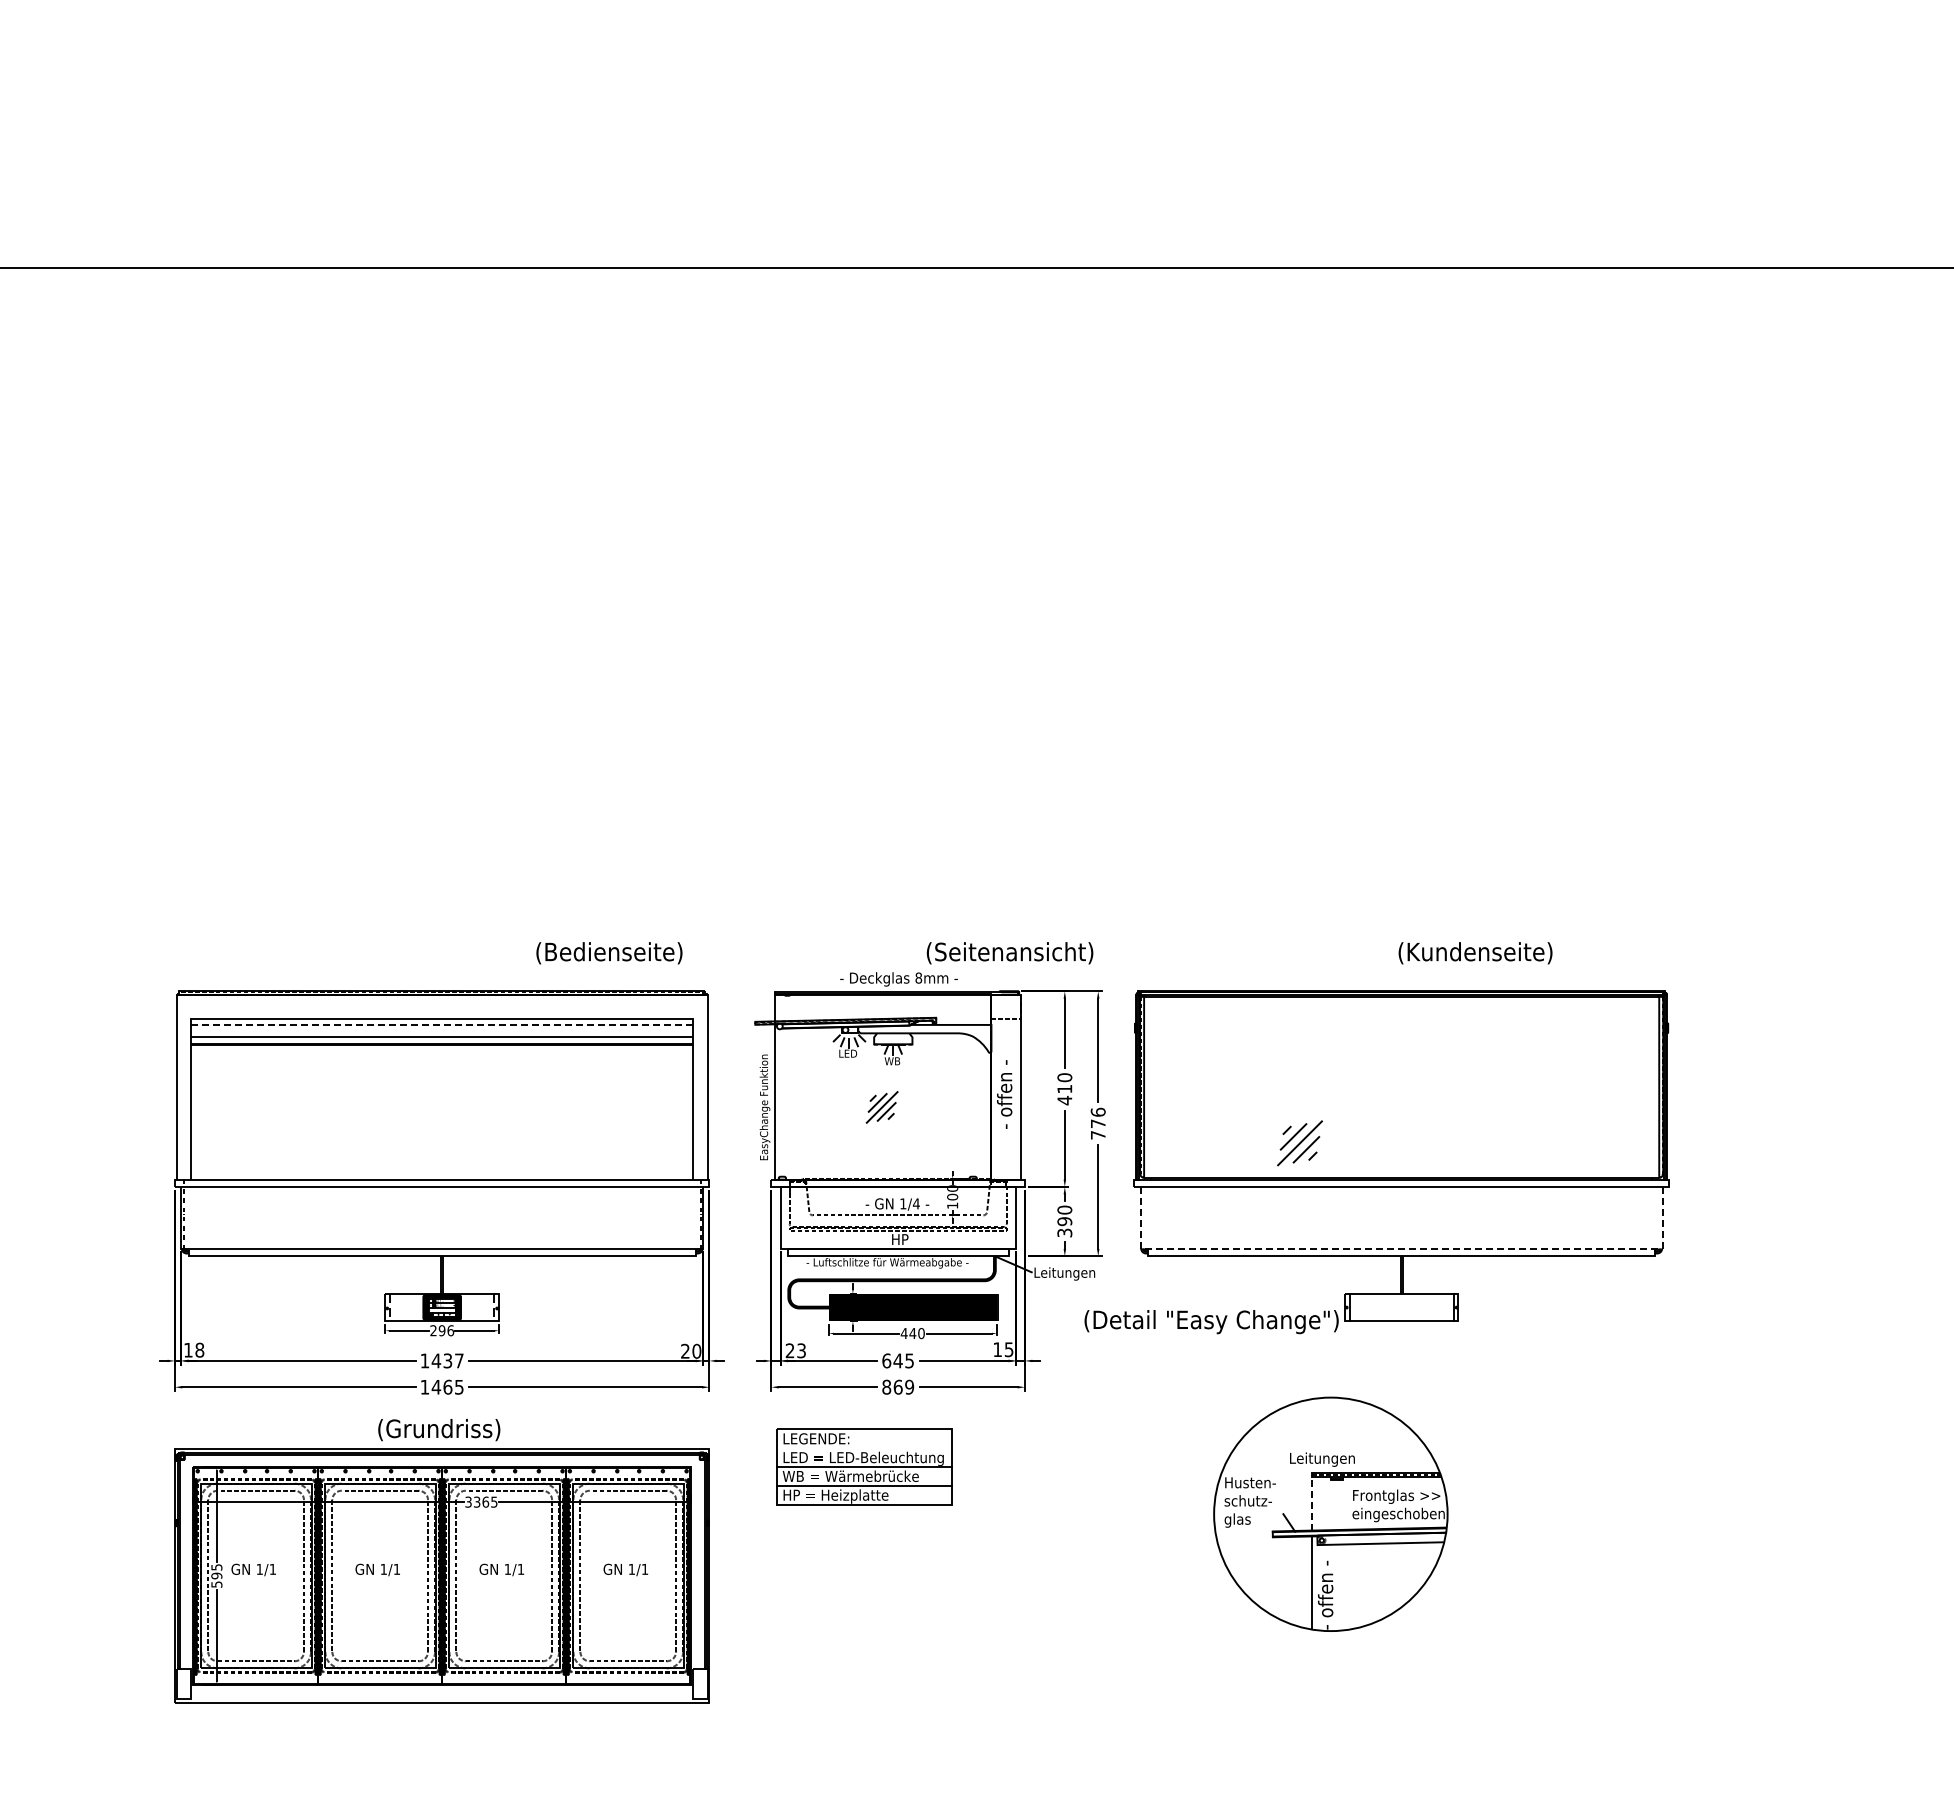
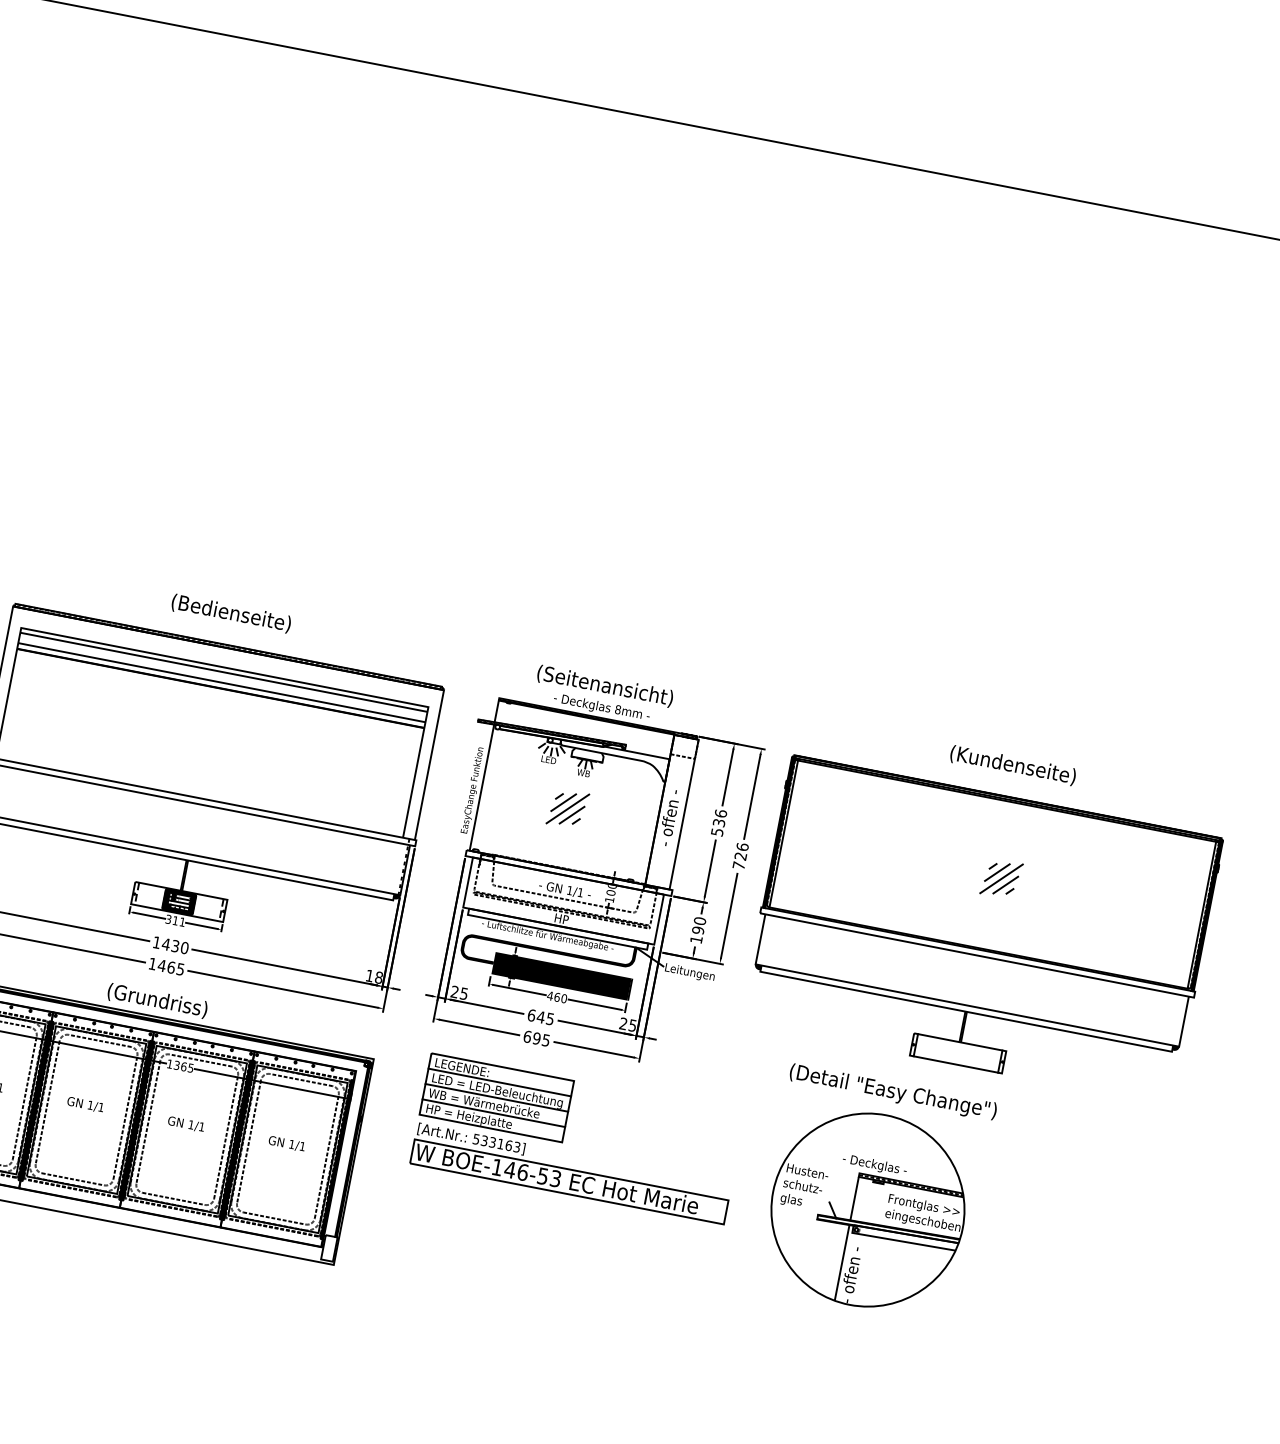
text: (609, 953) -> (231, 613), moved
text: (1009, 953) -> (604, 686), moved
text: (1475, 953) -> (1012, 765), moved
line: (442, 1024) -> (224, 672), dashed -> solid
text: (1064, 1089) -> (718, 823), 410 -> 536
part: (882, 1107) -> (568, 809), size x1.43
text: (1097, 1123) -> (740, 856), 776 -> 726
part: (1299, 1143) -> (1001, 878), moved
text: (915, 1203) -> (579, 892), 1/4 -> 1/1
text: (1064, 1232) -> (696, 939), 390 -> 190
line: (1401, 1248) -> (967, 1005), dashed -> solid
text: (1211, 1322) -> (892, 1092), moved
text: (442, 1330) -> (175, 920), 296 -> 311
text: (912, 1333) -> (556, 997), 440 -> 460
text: (997, 1349) -> (623, 1023), 15 -> 25
text: (691, 1350) -> (374, 976), 20 -> 18
text: (801, 1350) -> (464, 993), 23 -> 25
text: (458, 1360) -> (184, 947), 1437 -> 1430
text: (898, 1386) -> (537, 1038), 869 -> 695
line: (864, 1447) -> (499, 1082), added
text: (1328, 1459) -> (874, 1165), Leitungen -> - Deckglas -
text: (468, 1501) -> (170, 1063), 3365 -> 1365
line: (1312, 1503) -> (854, 1198), dashed -> solid
part: (969, 1539) -> (570, 1173), added

